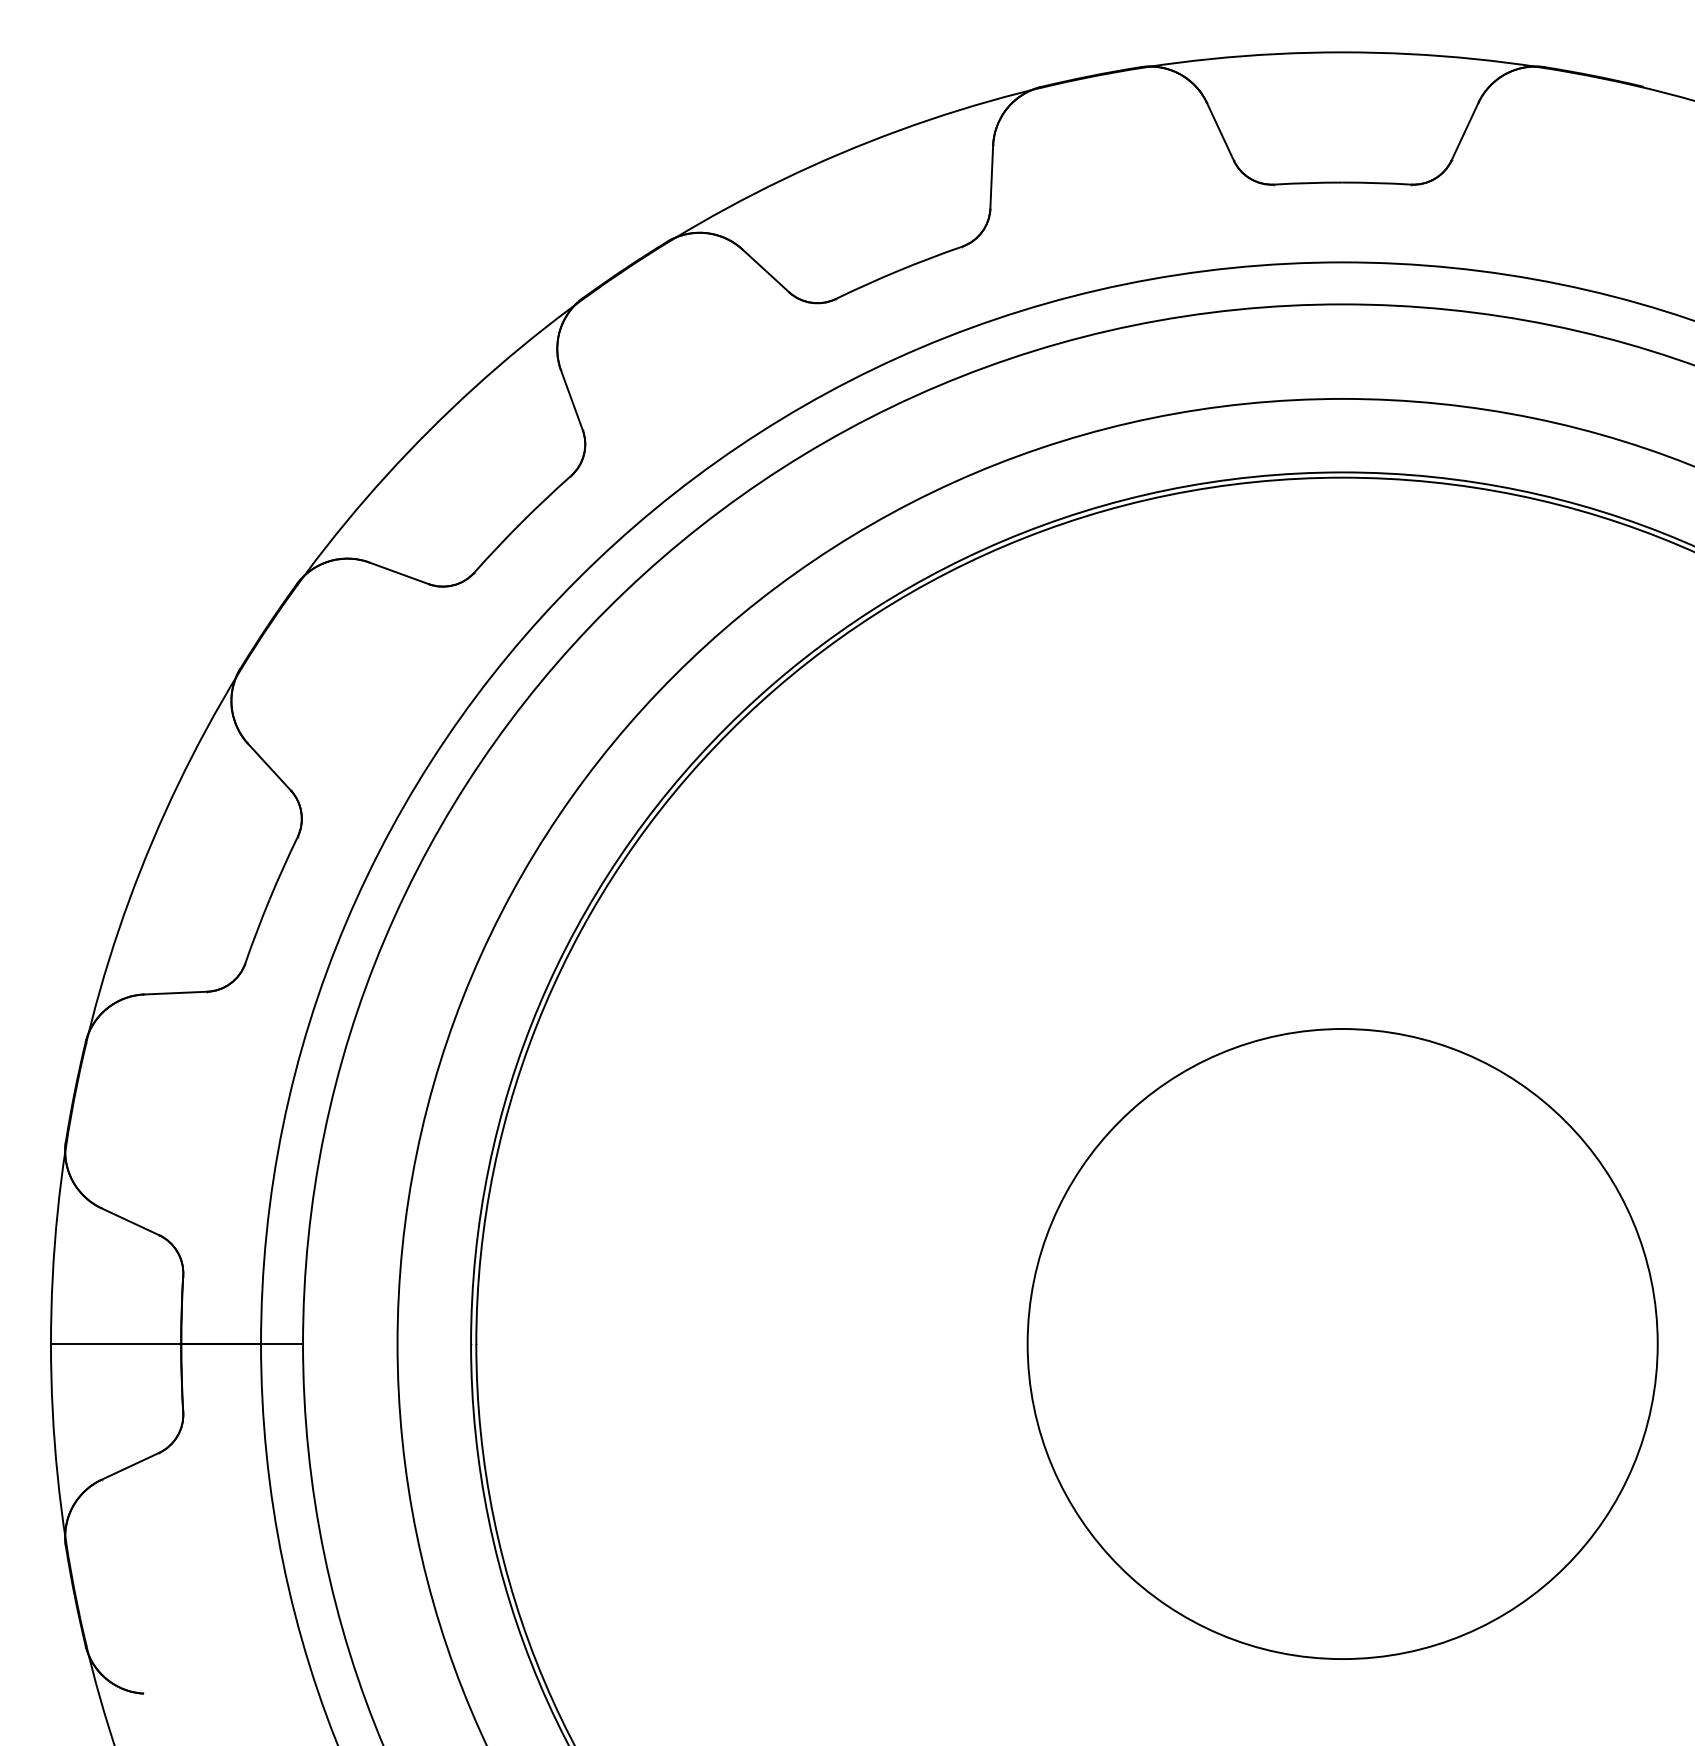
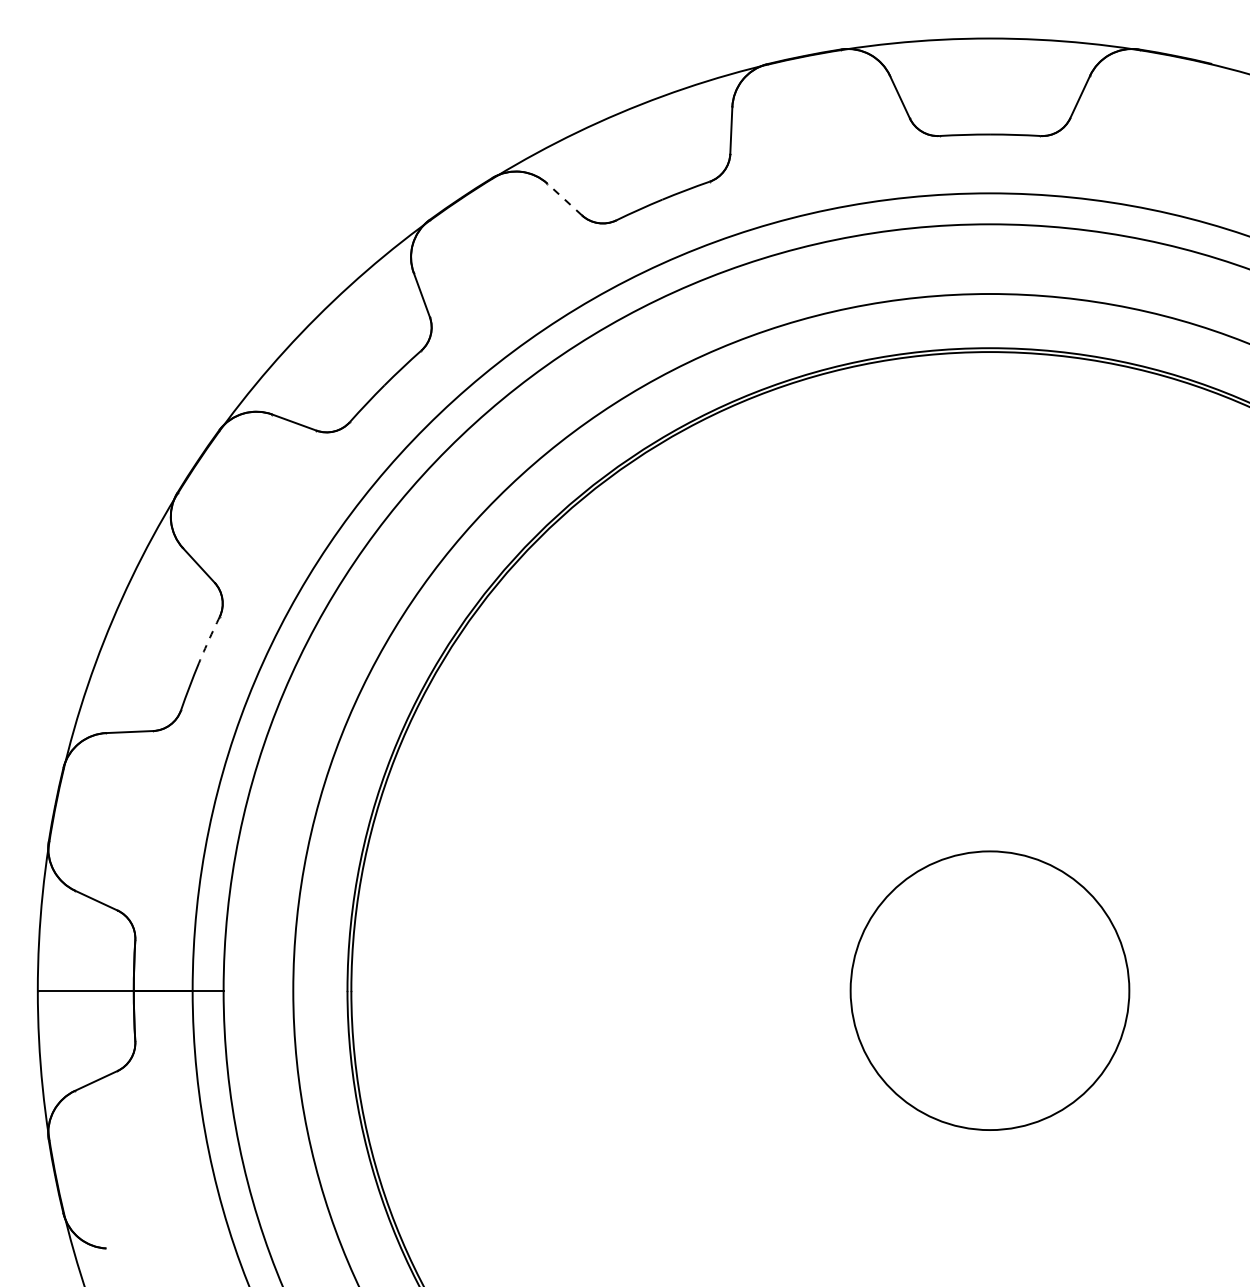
line: (765, 270) -> (564, 199), solid -> dashed
arc: (283, 868) -> (209, 640), solid -> dashed
circle: (1342, 1343) -> (989, 990), size x0.6

